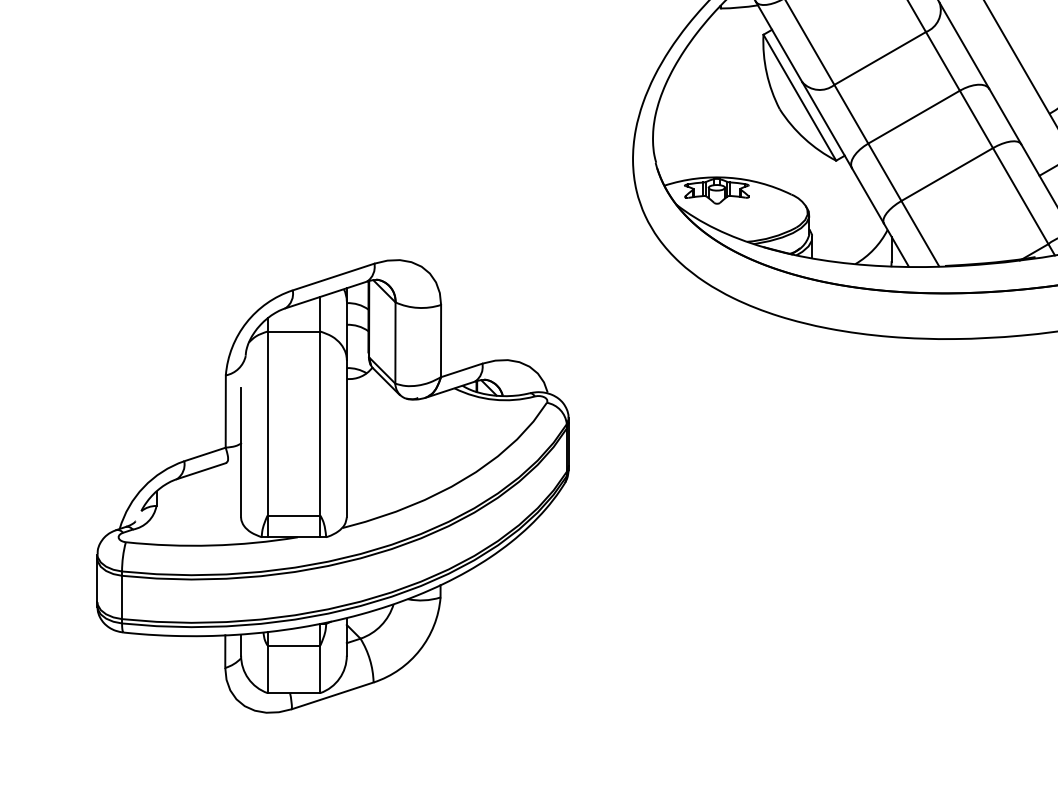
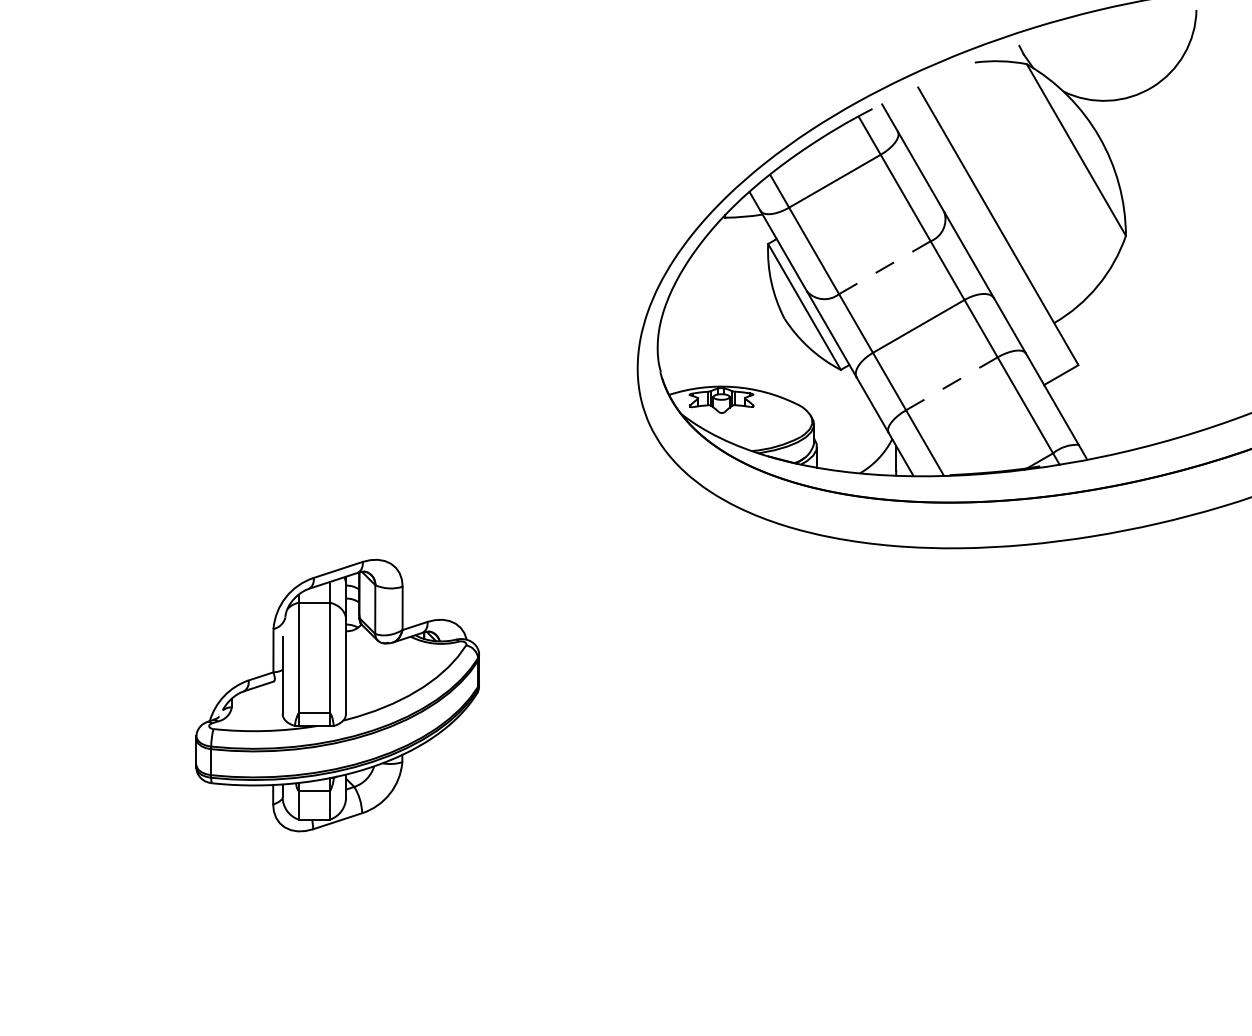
line: (879, 58) -> (884, 267), solid -> dashed
line: (946, 174) -> (951, 383), solid -> dashed
part: (332, 486) -> (337, 695), size x0.6

